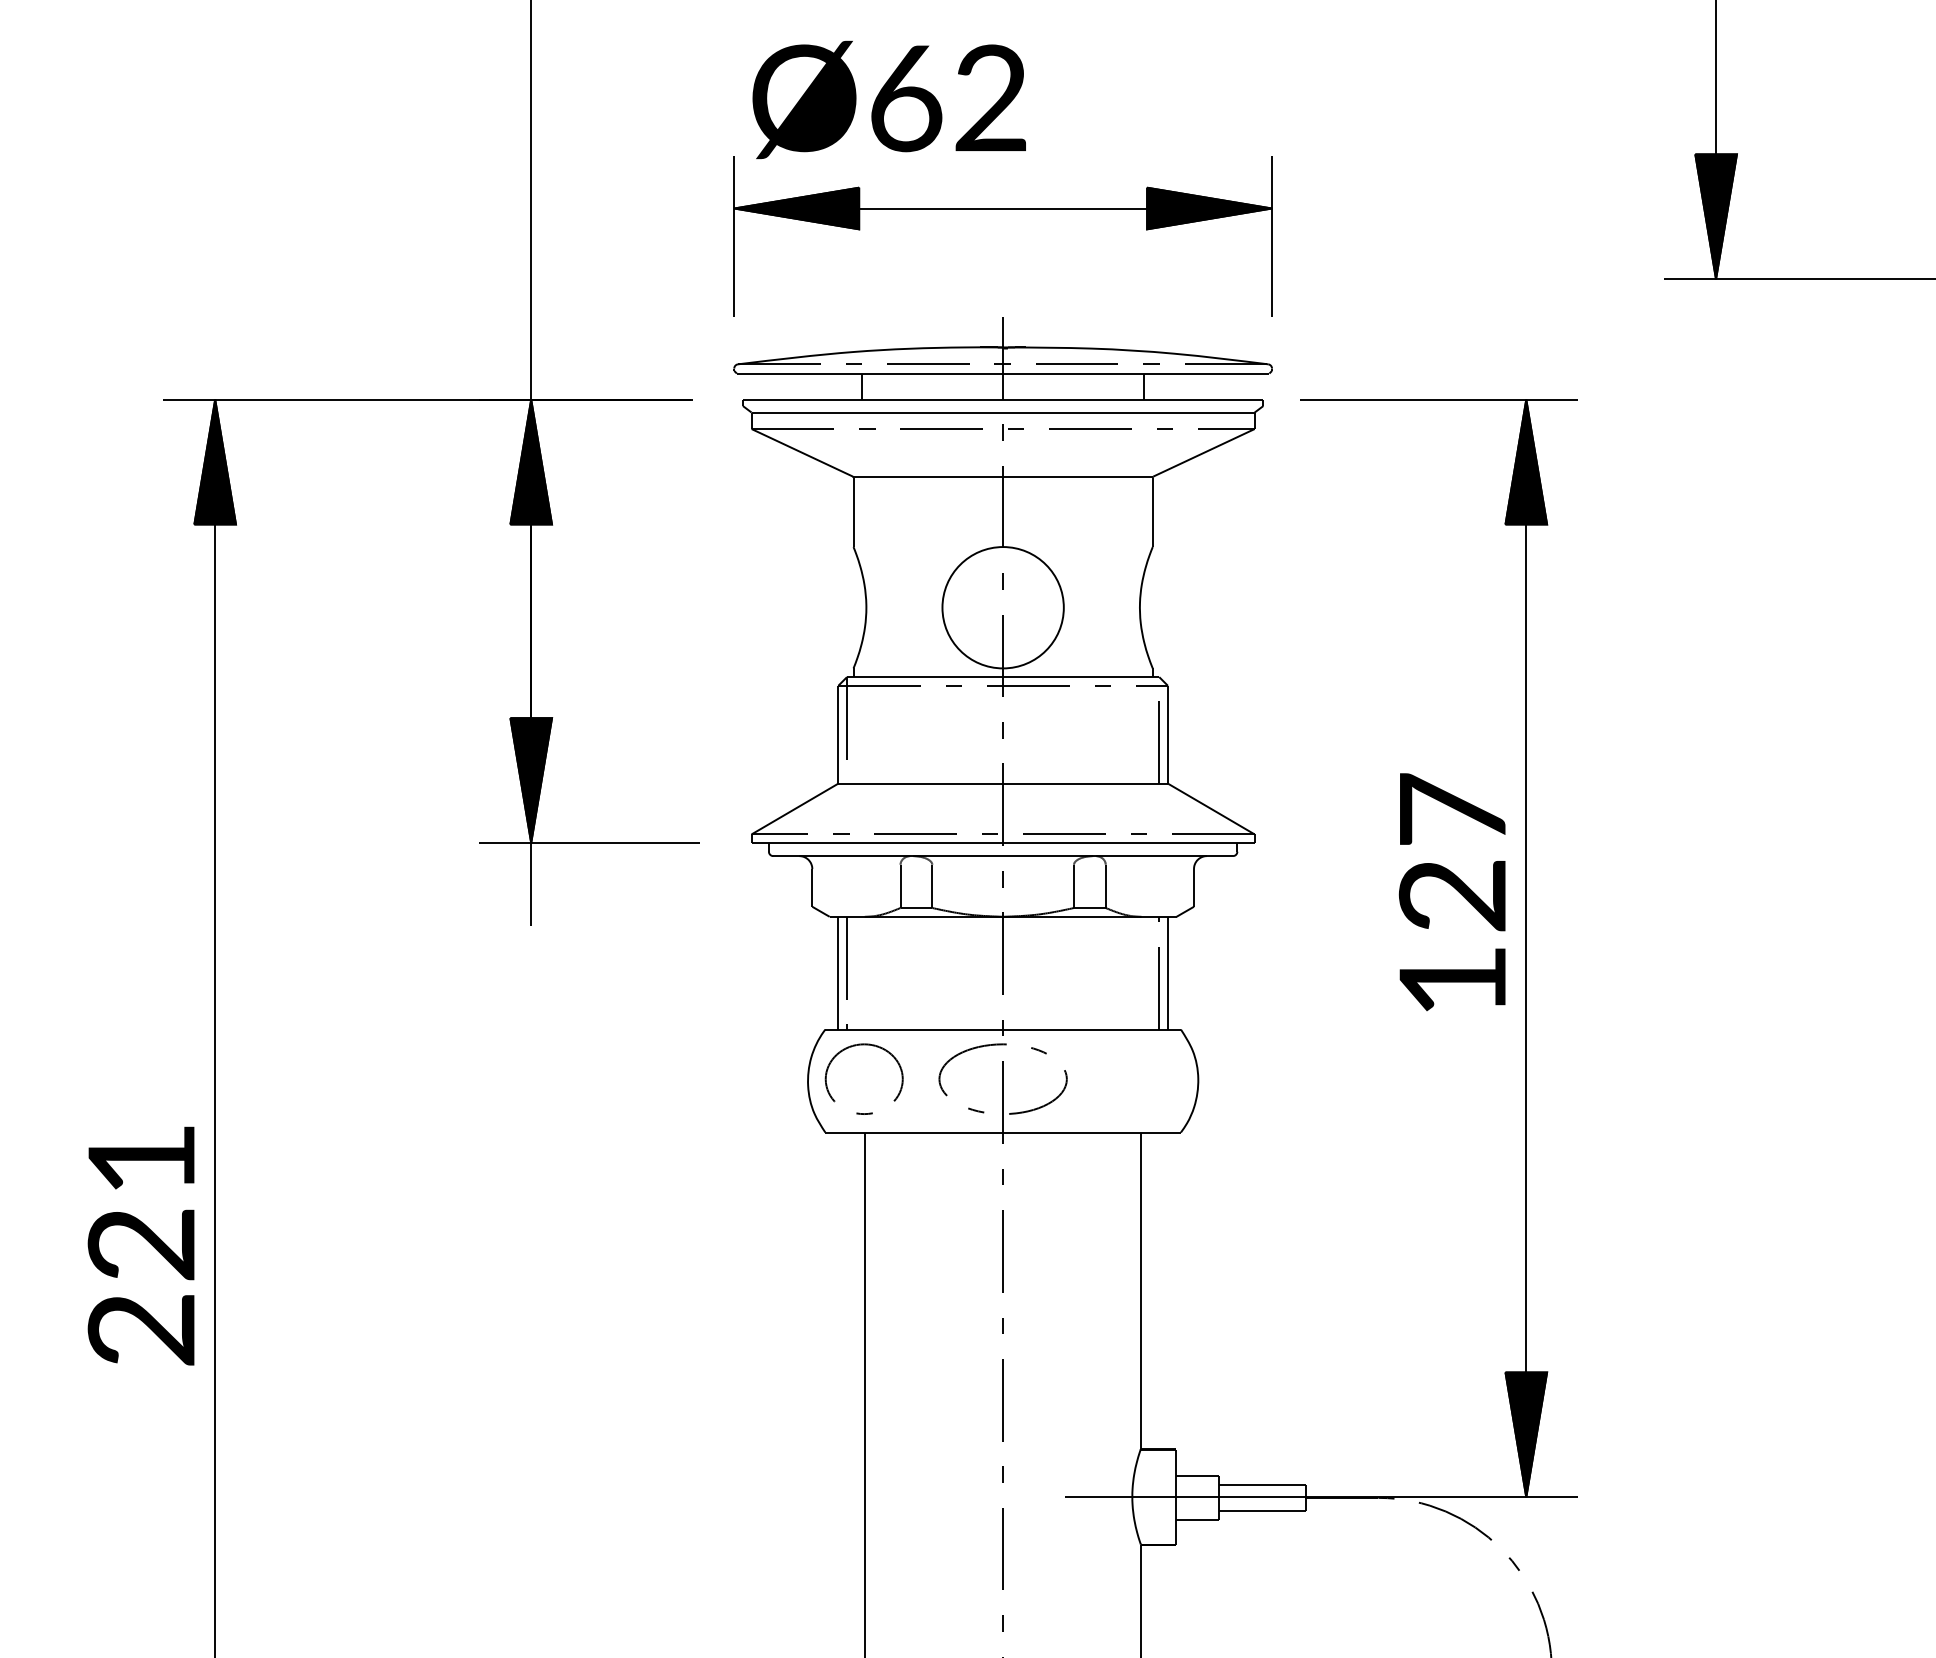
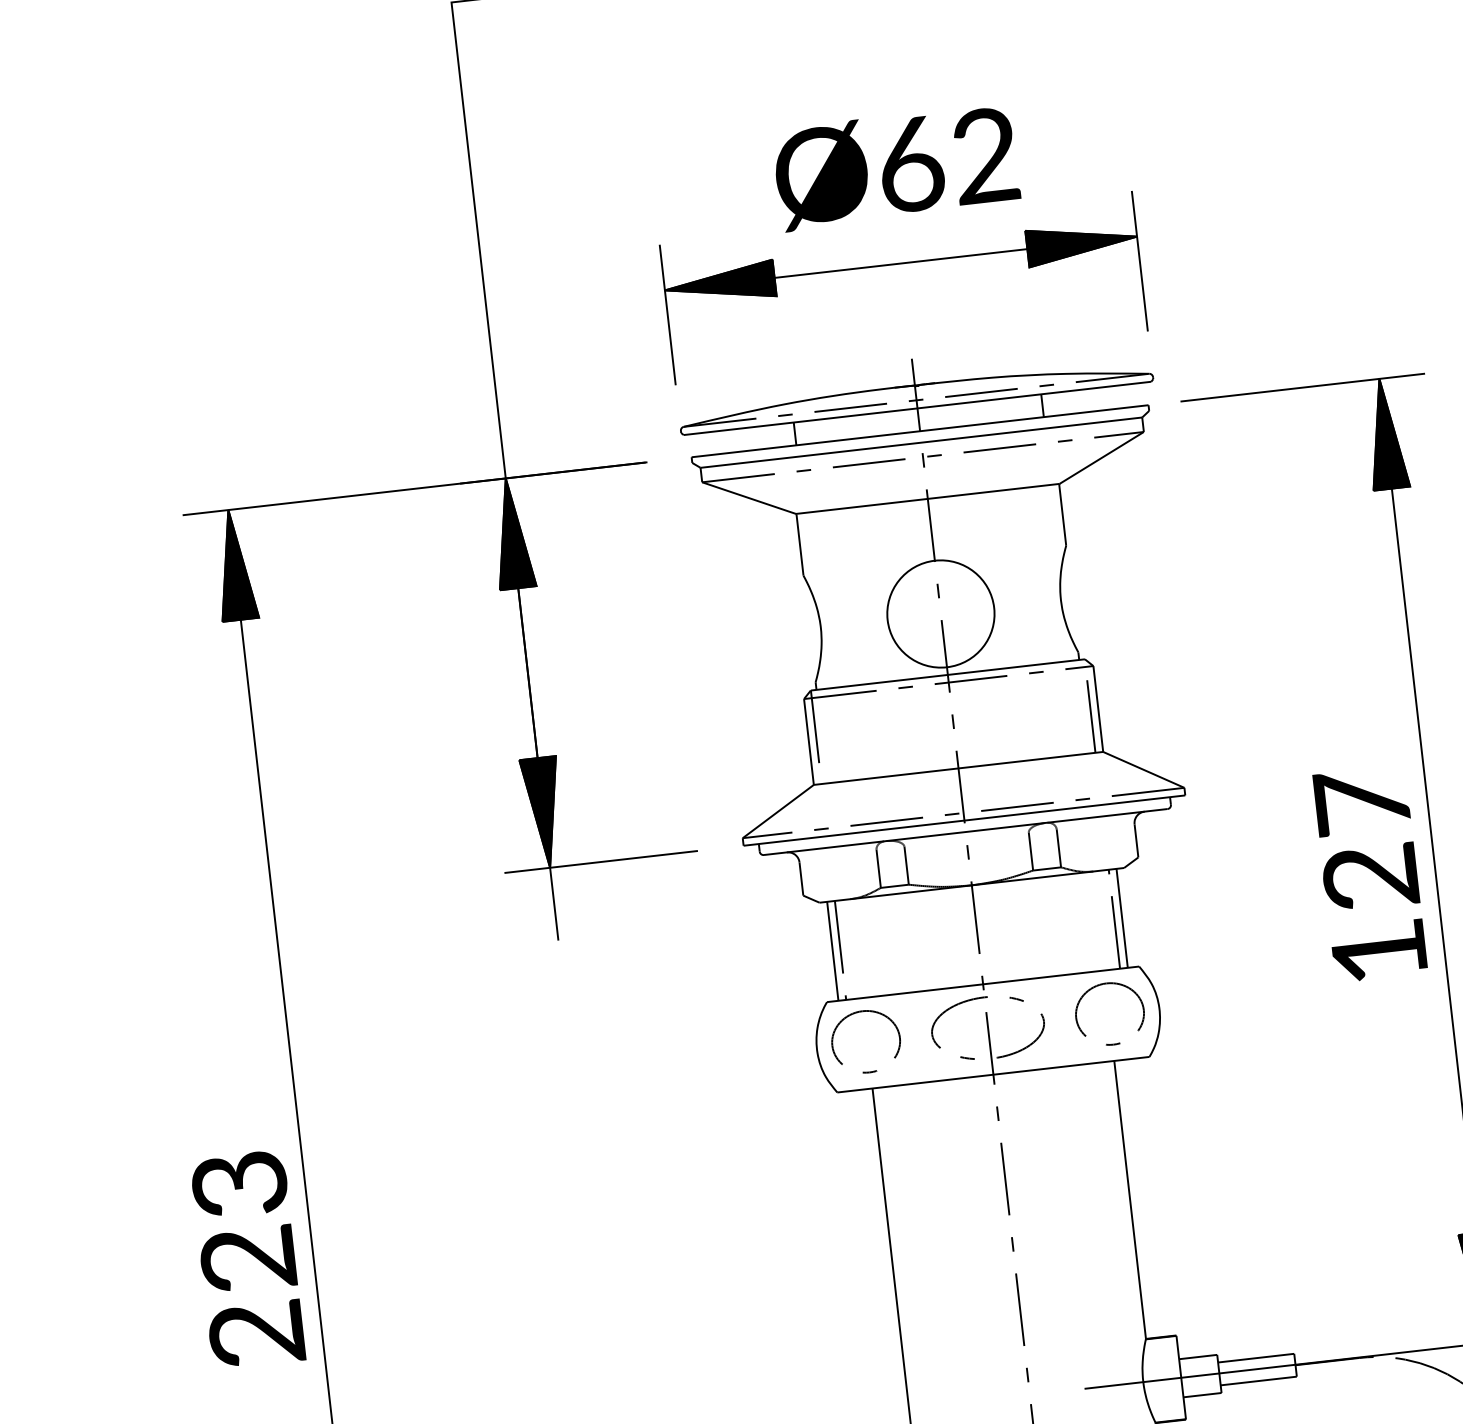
text: (888, 99) -> (895, 167), moved
text: (1451, 892) -> (1369, 874), moved
part: (1133, 1046) -> (1099, 986), added
text: (141, 1159) -> (239, 1184), 221 -> 223

